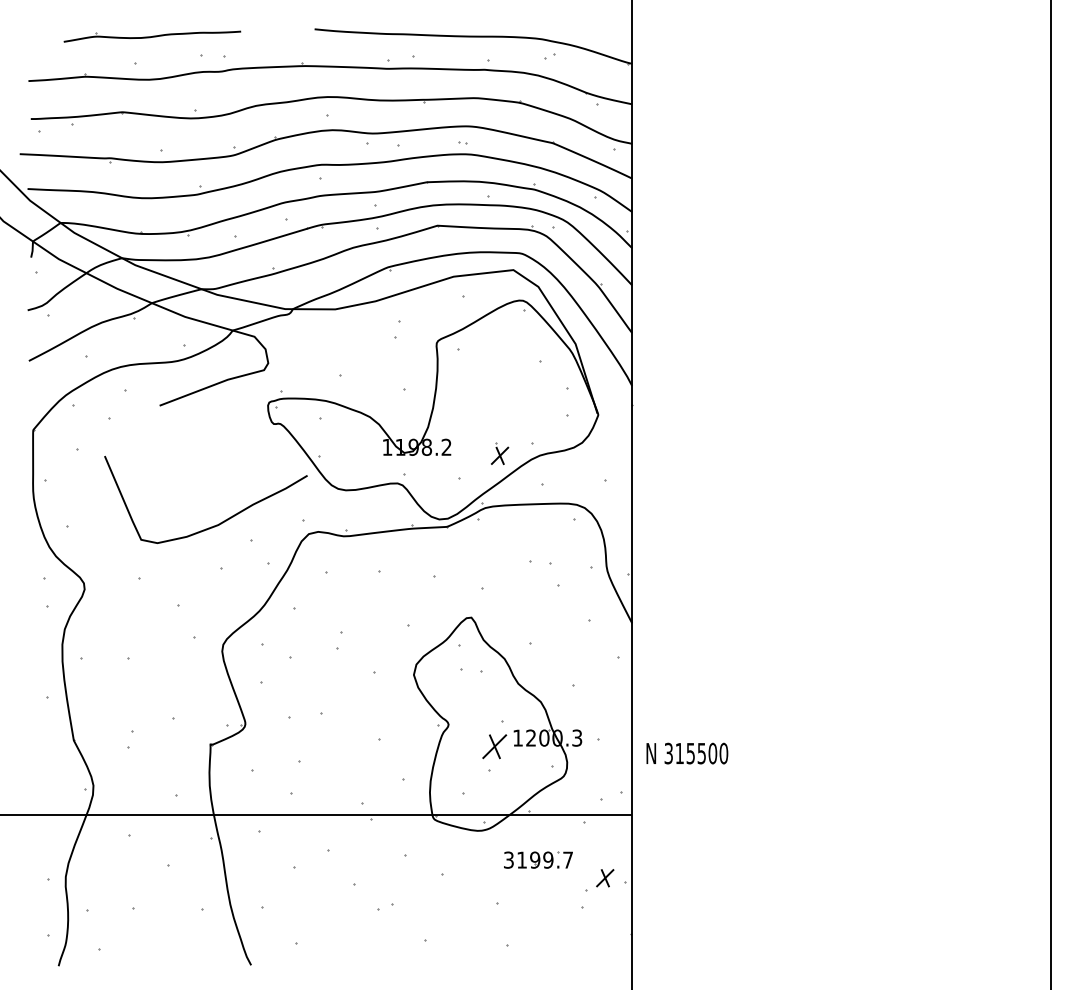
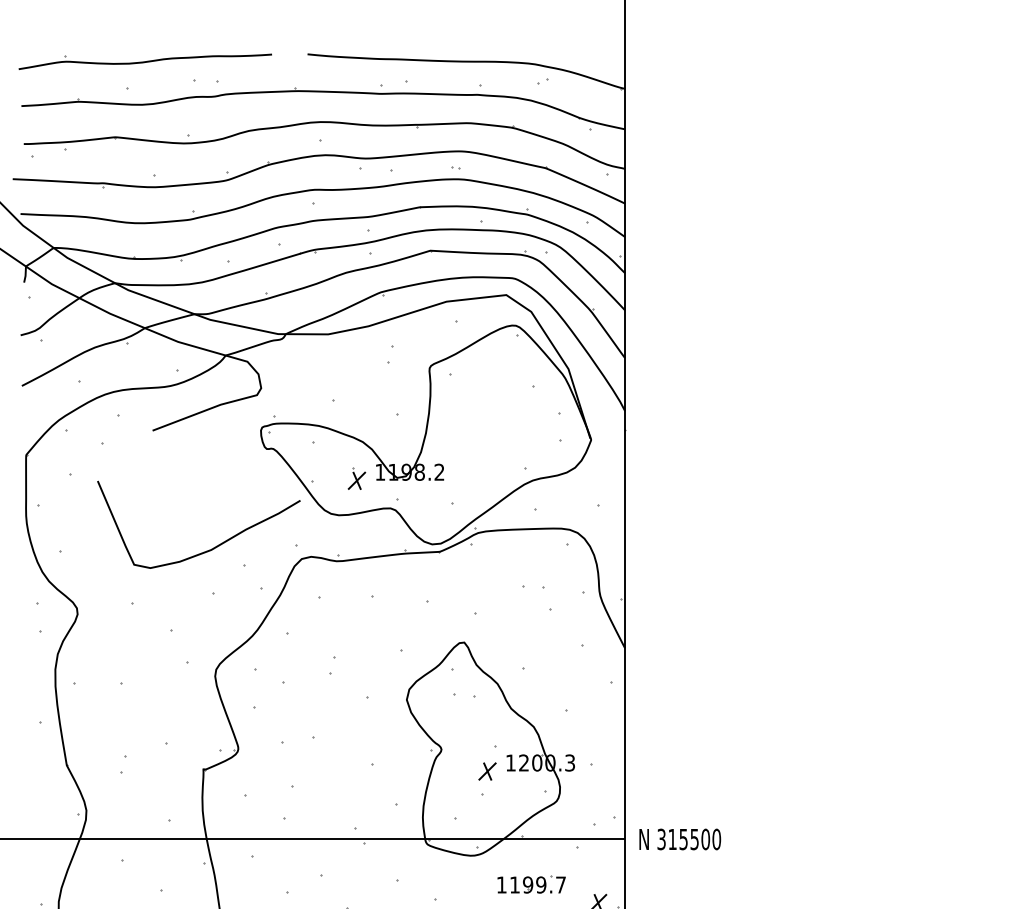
part: (152, 36) -> (145, 61), size x1.43
part: (500, 453) -> (357, 478), moved
part: (494, 746) -> (487, 771), size x0.71
text: (687, 753) -> (680, 839), moved
text: (508, 859) -> (501, 884), 3199.7 -> 1199.7

